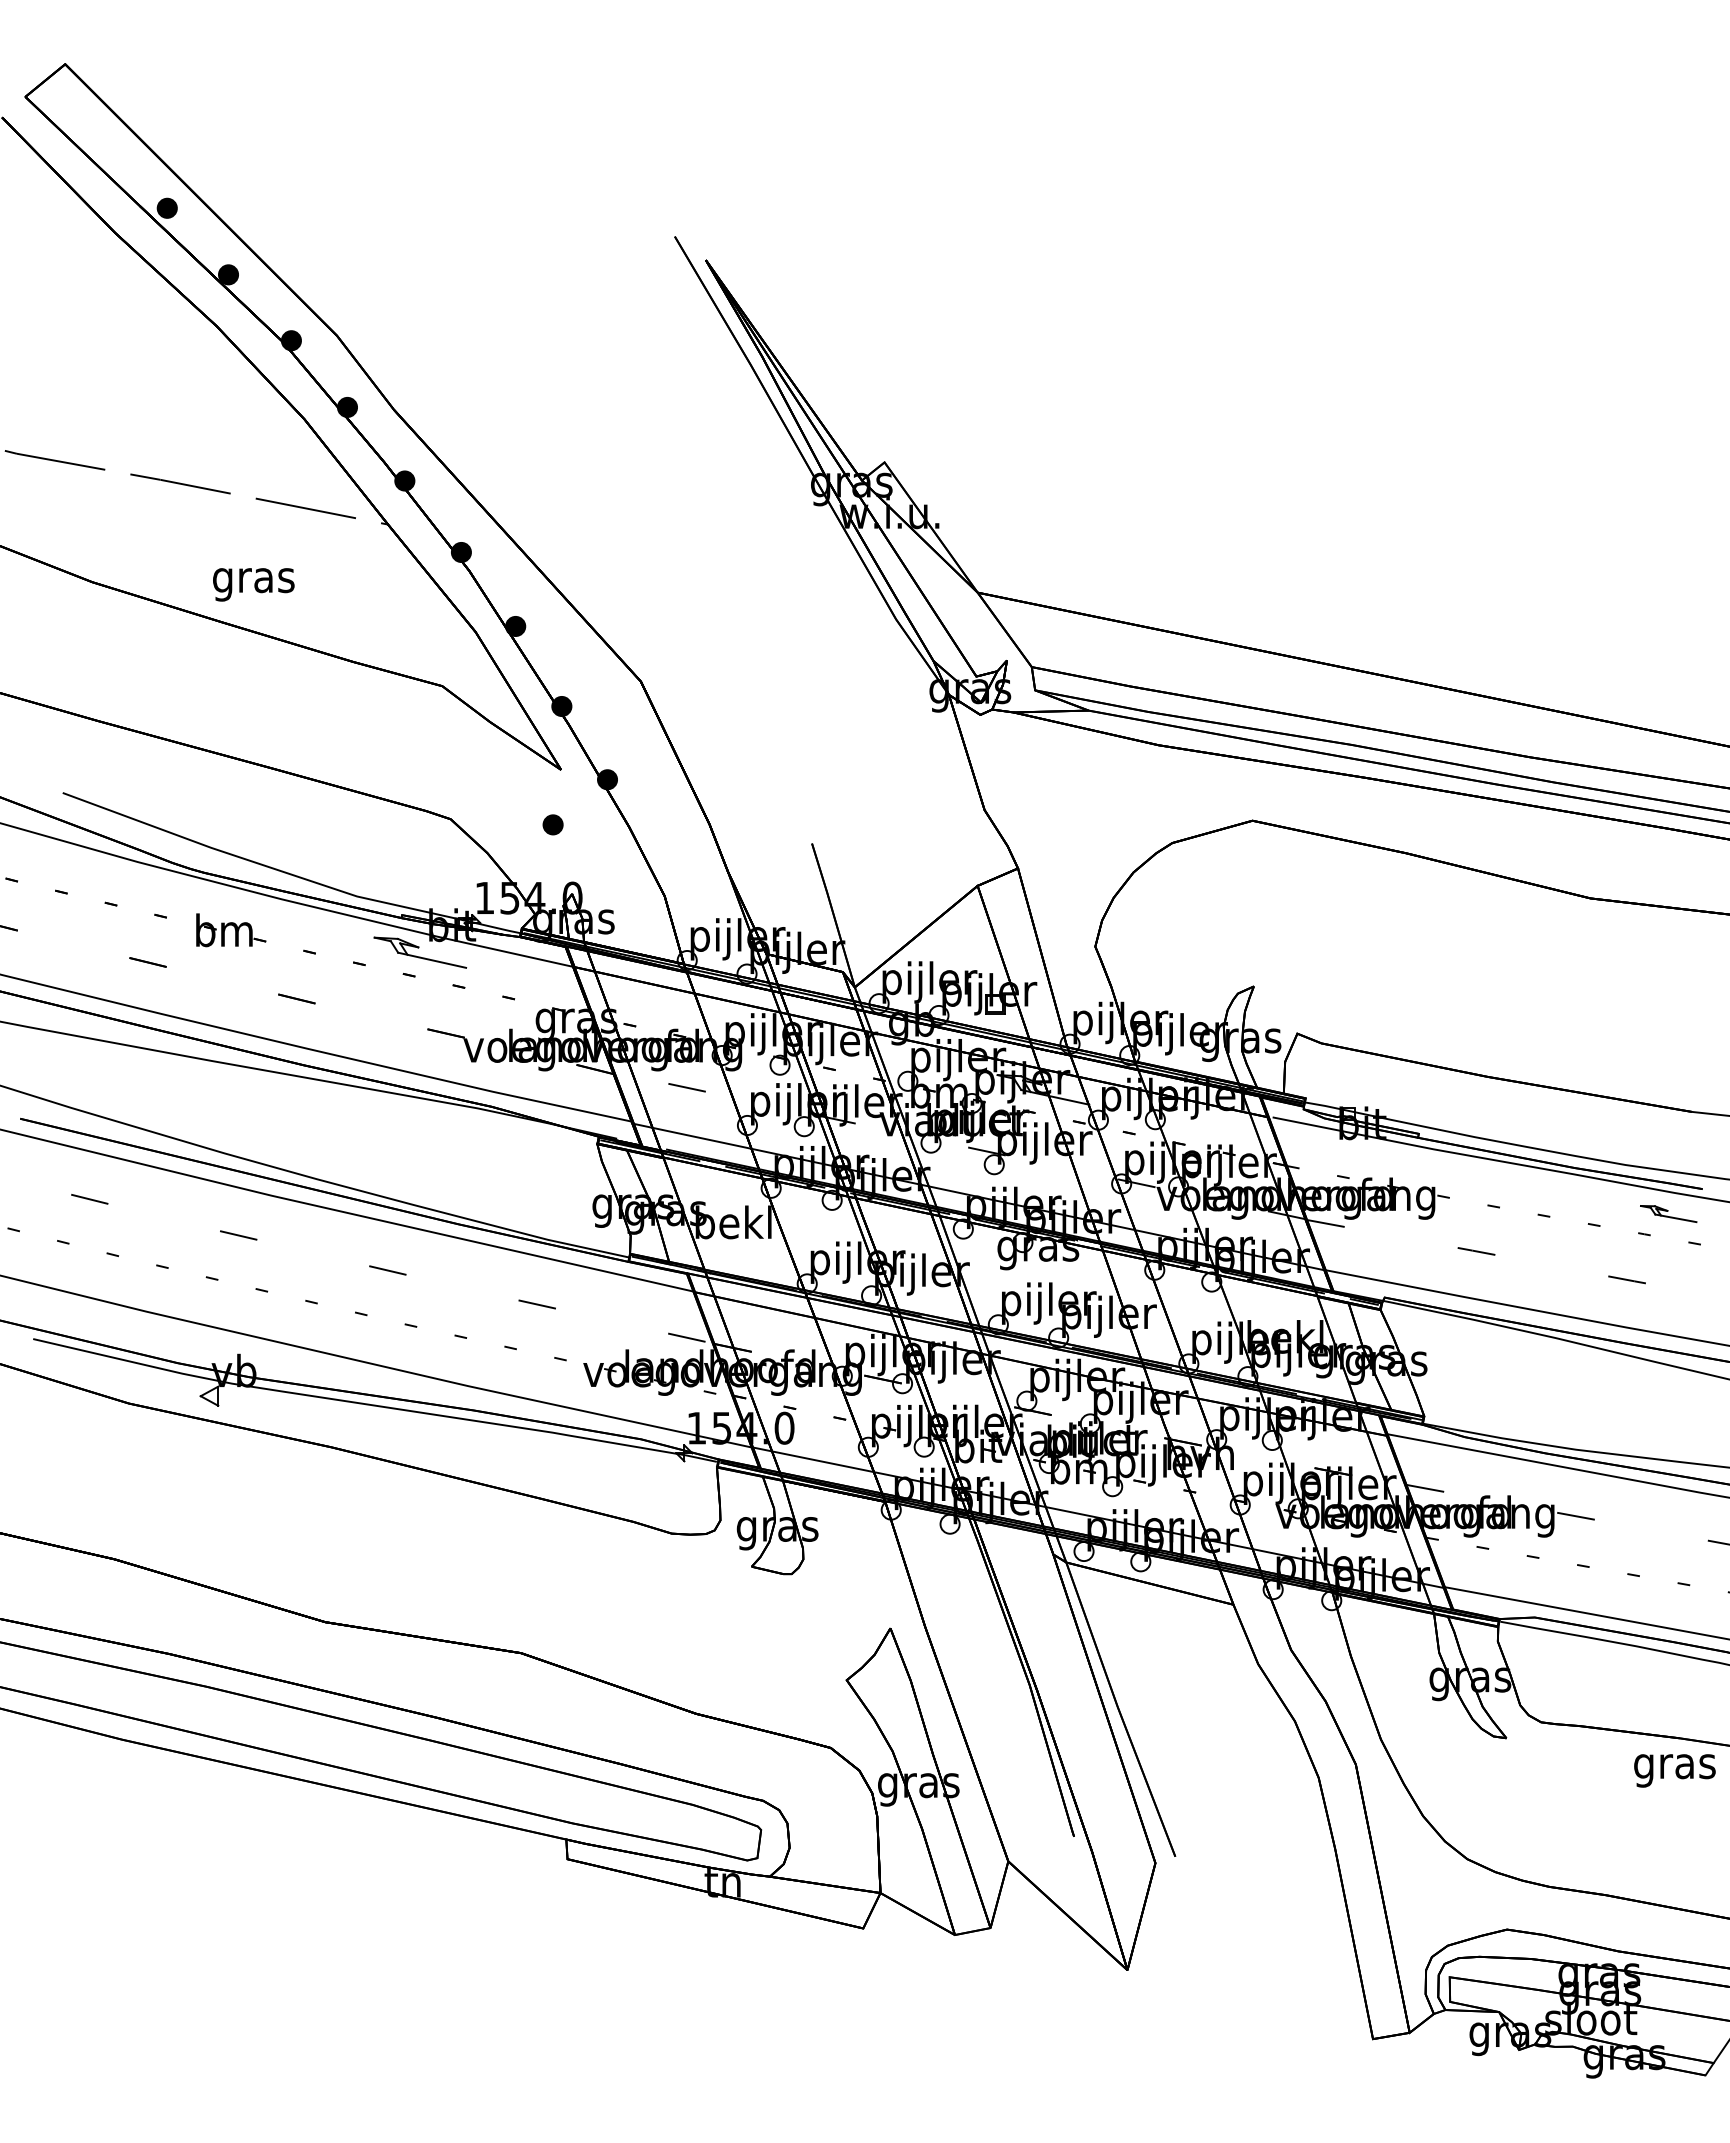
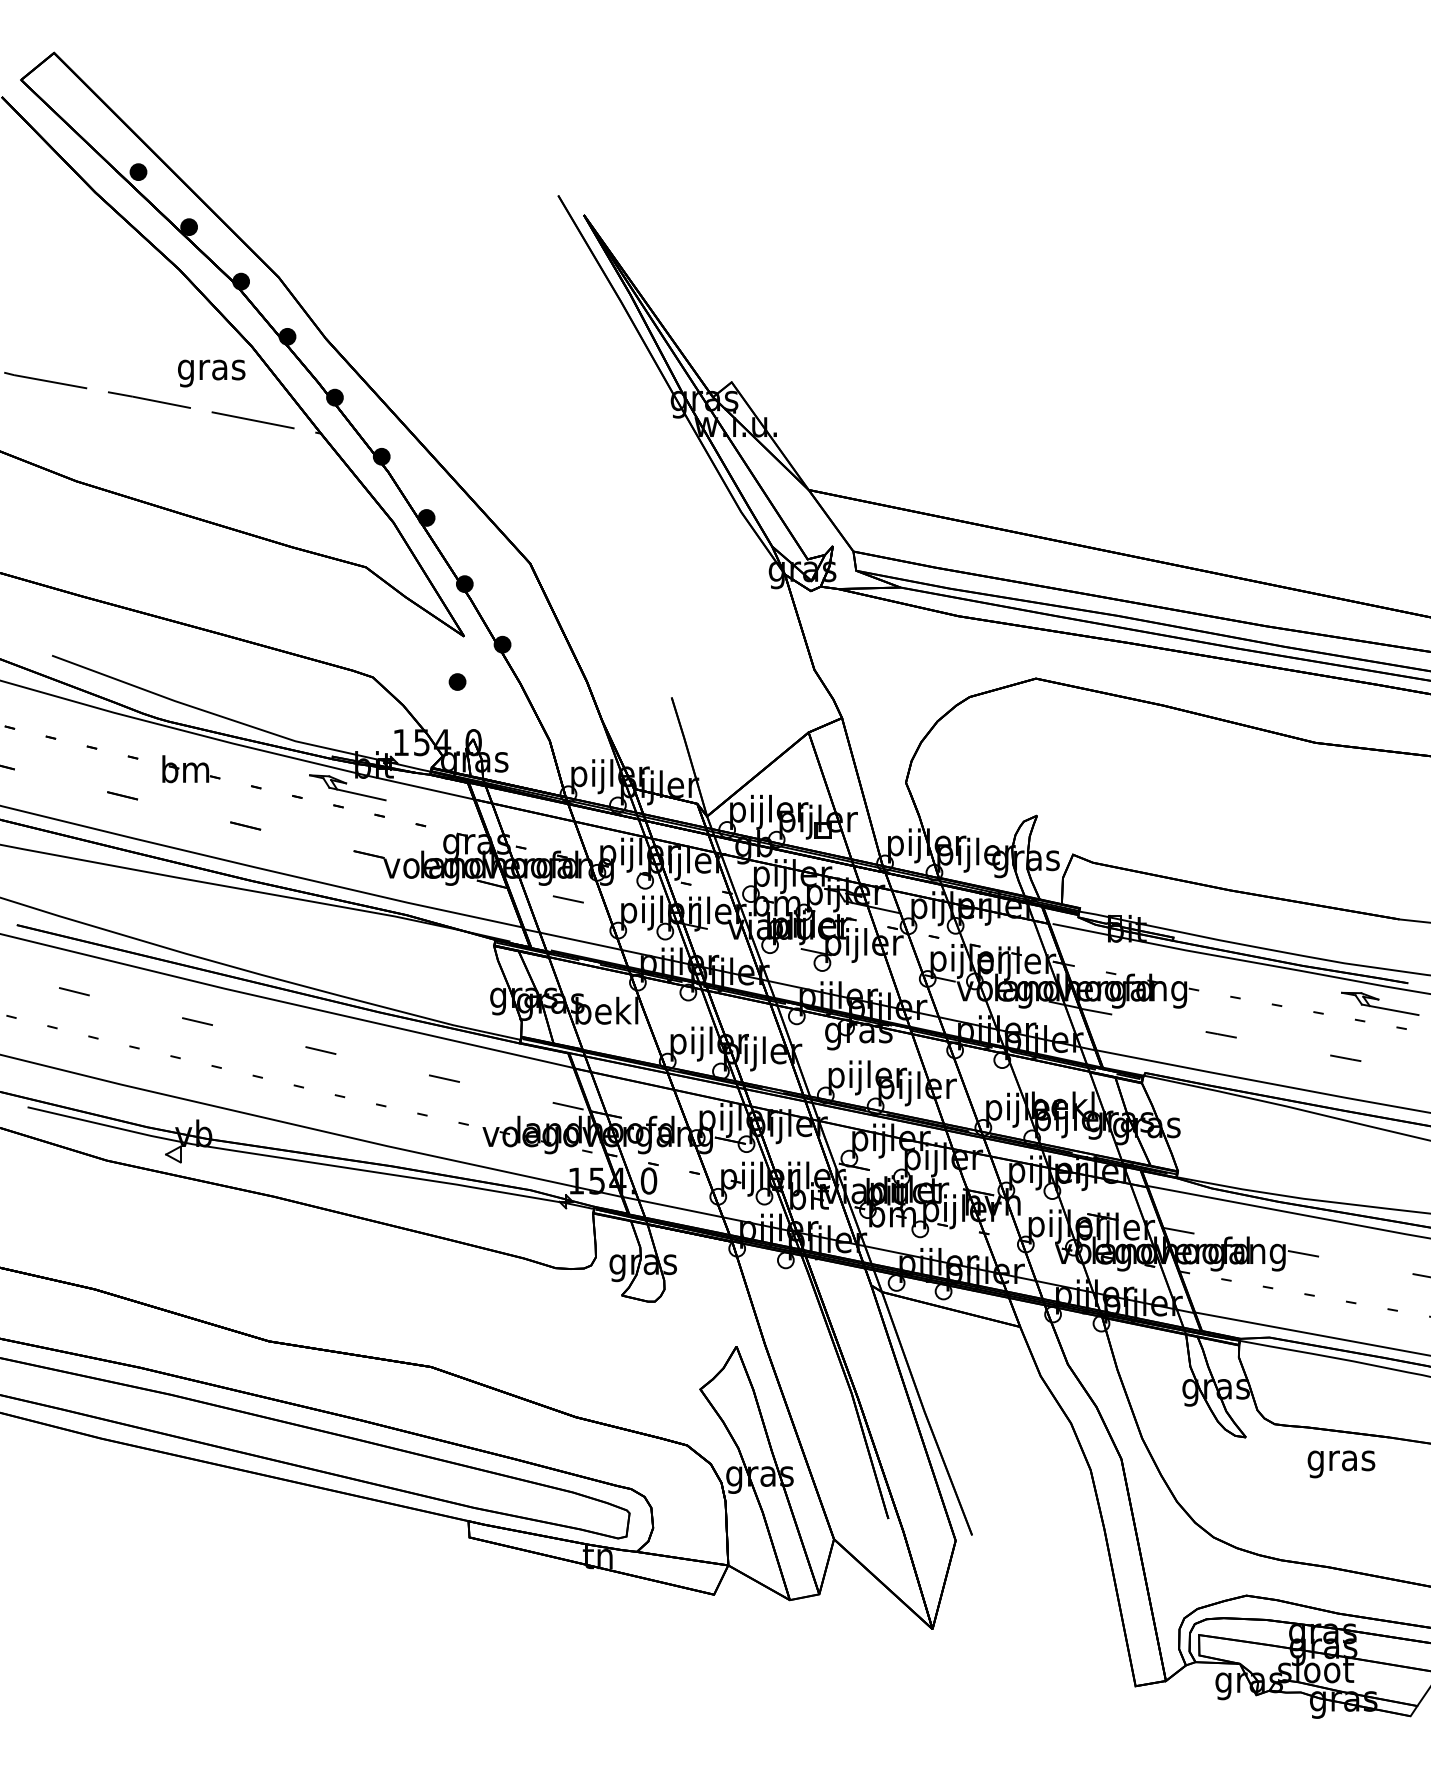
text: (253, 584) -> (211, 373), moved
part: (1668, 1213) -> (1379, 1003), size x1.67
text: (1674, 1770) -> (1341, 1464), moved

